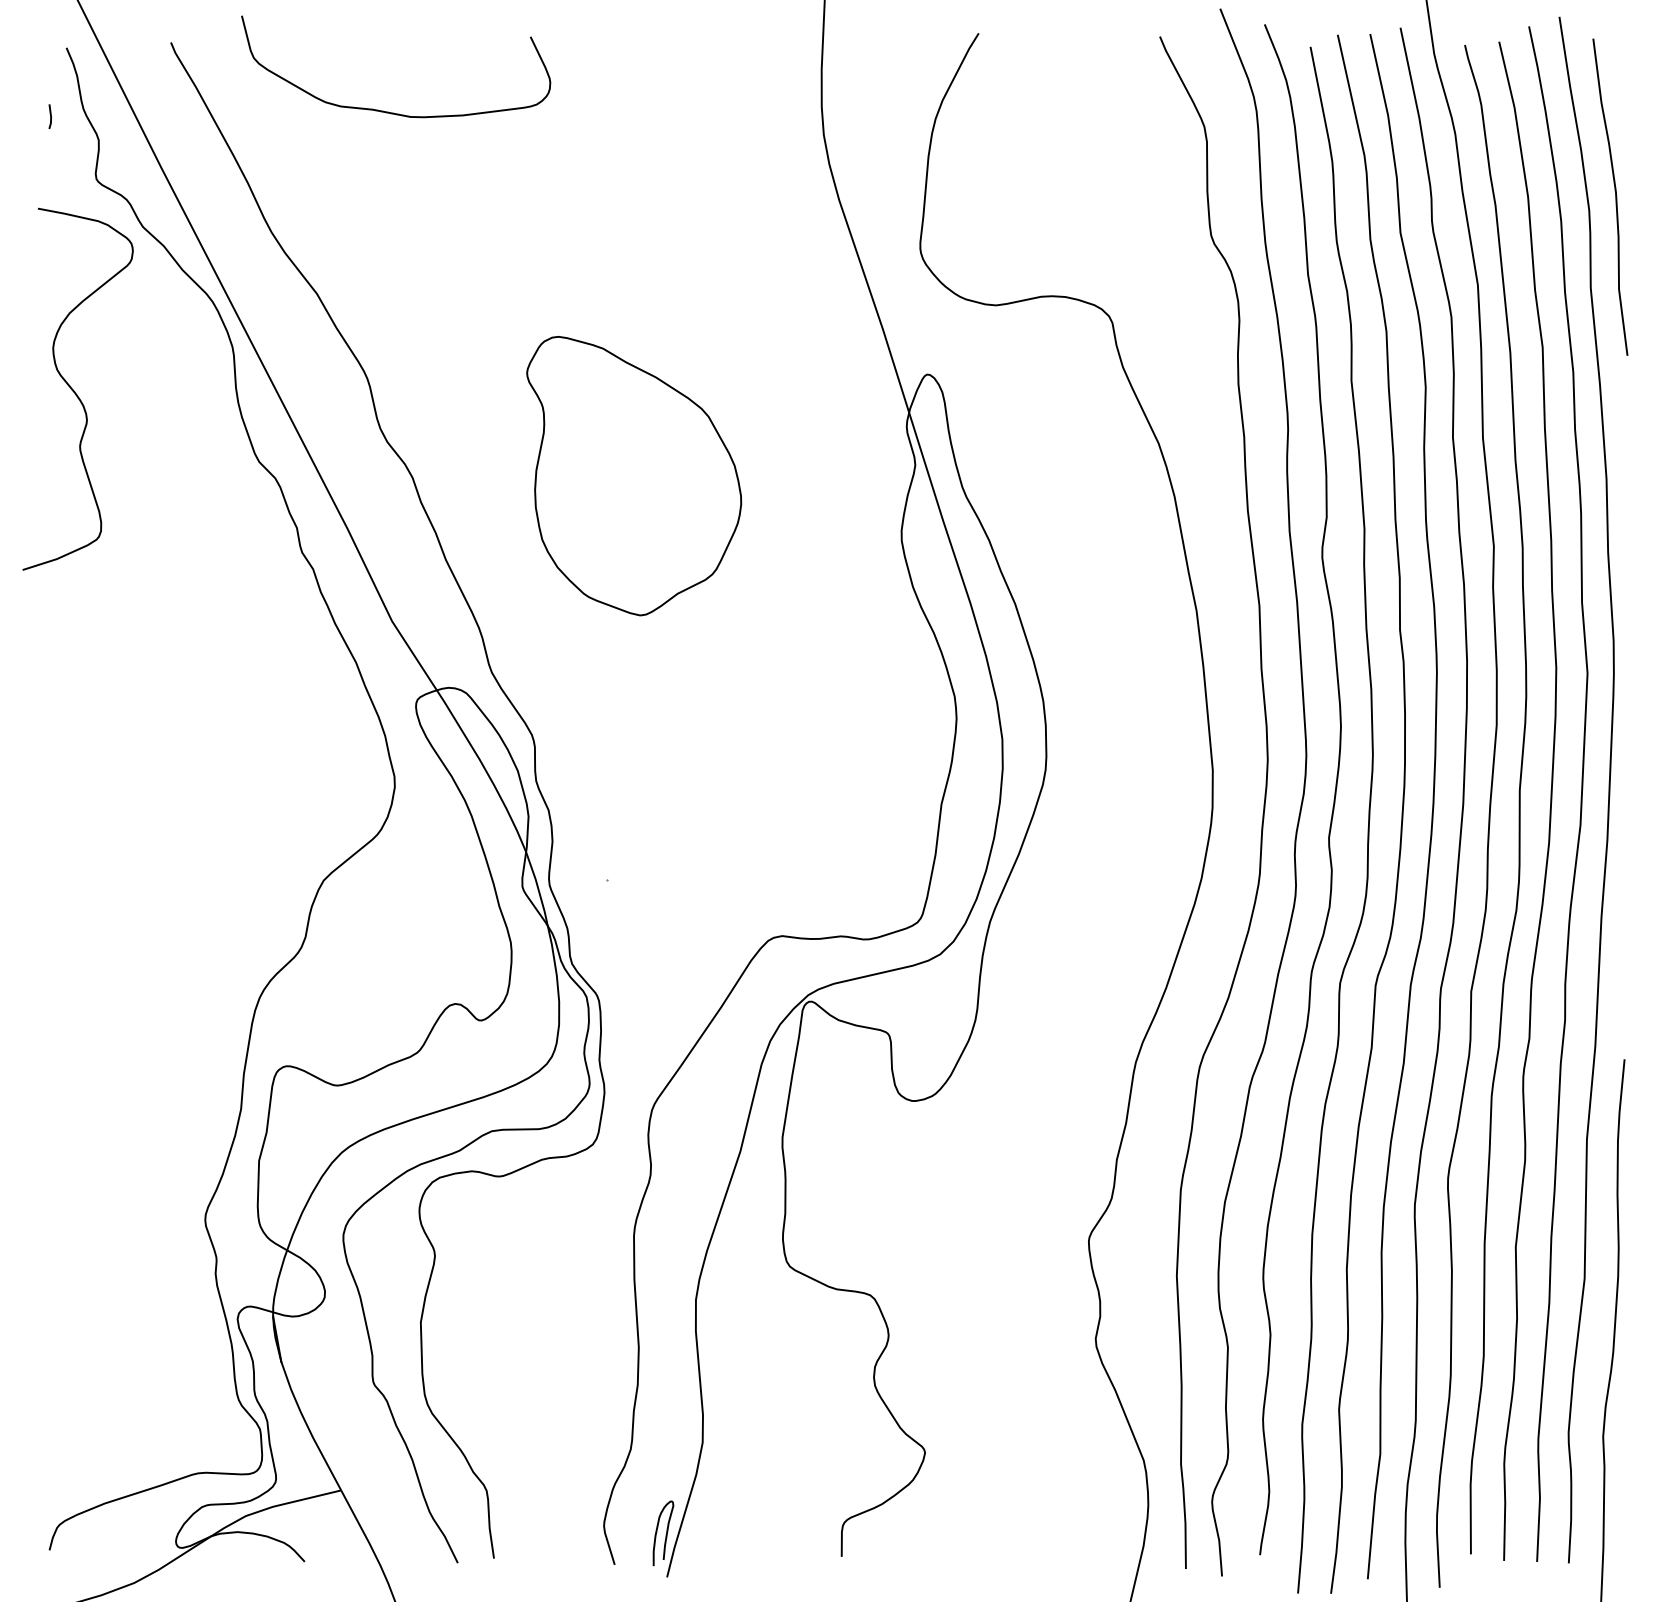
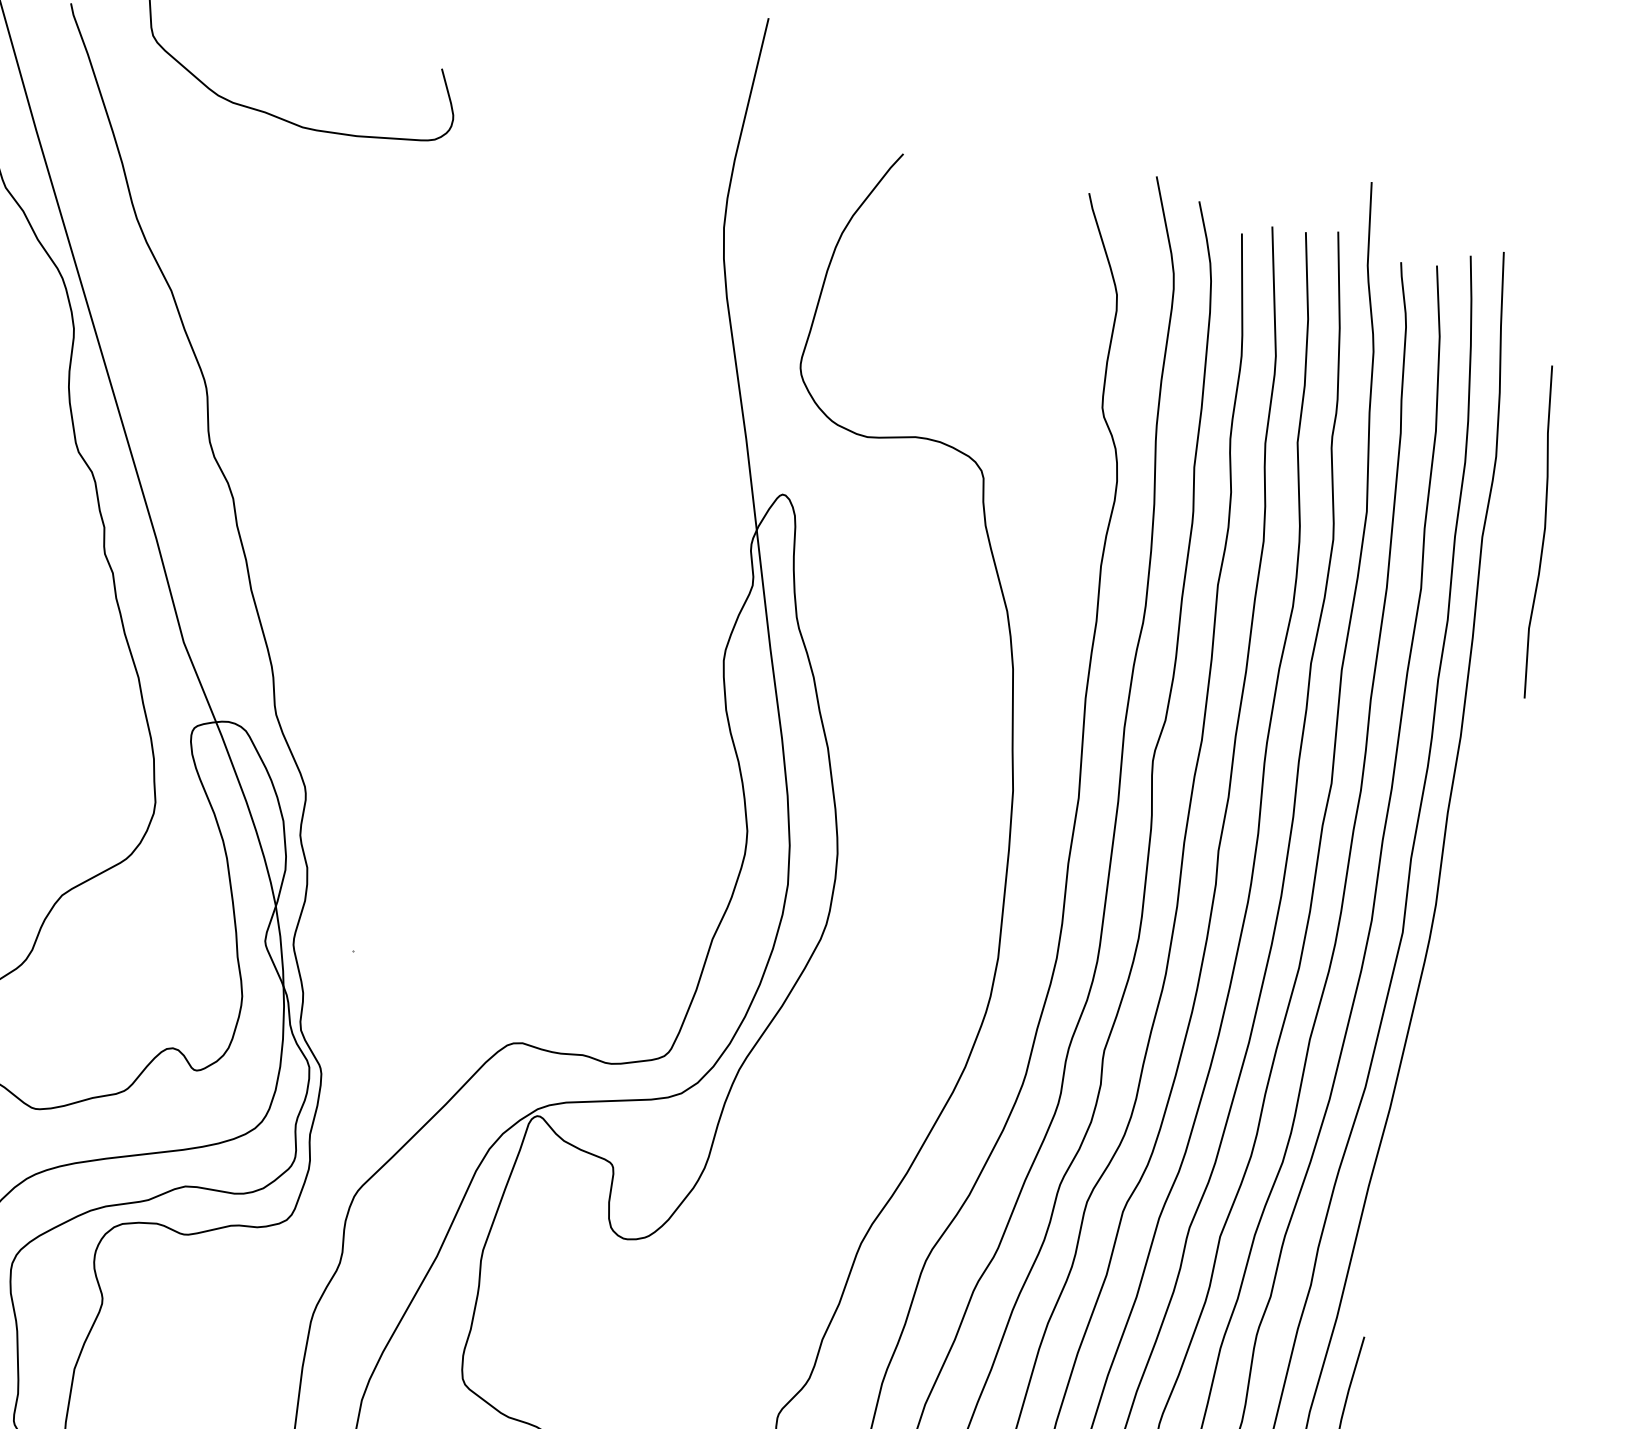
curve: (1615, 196) -> (1543, 532), moved
part: (634, 475) -> (461, 540), removed

